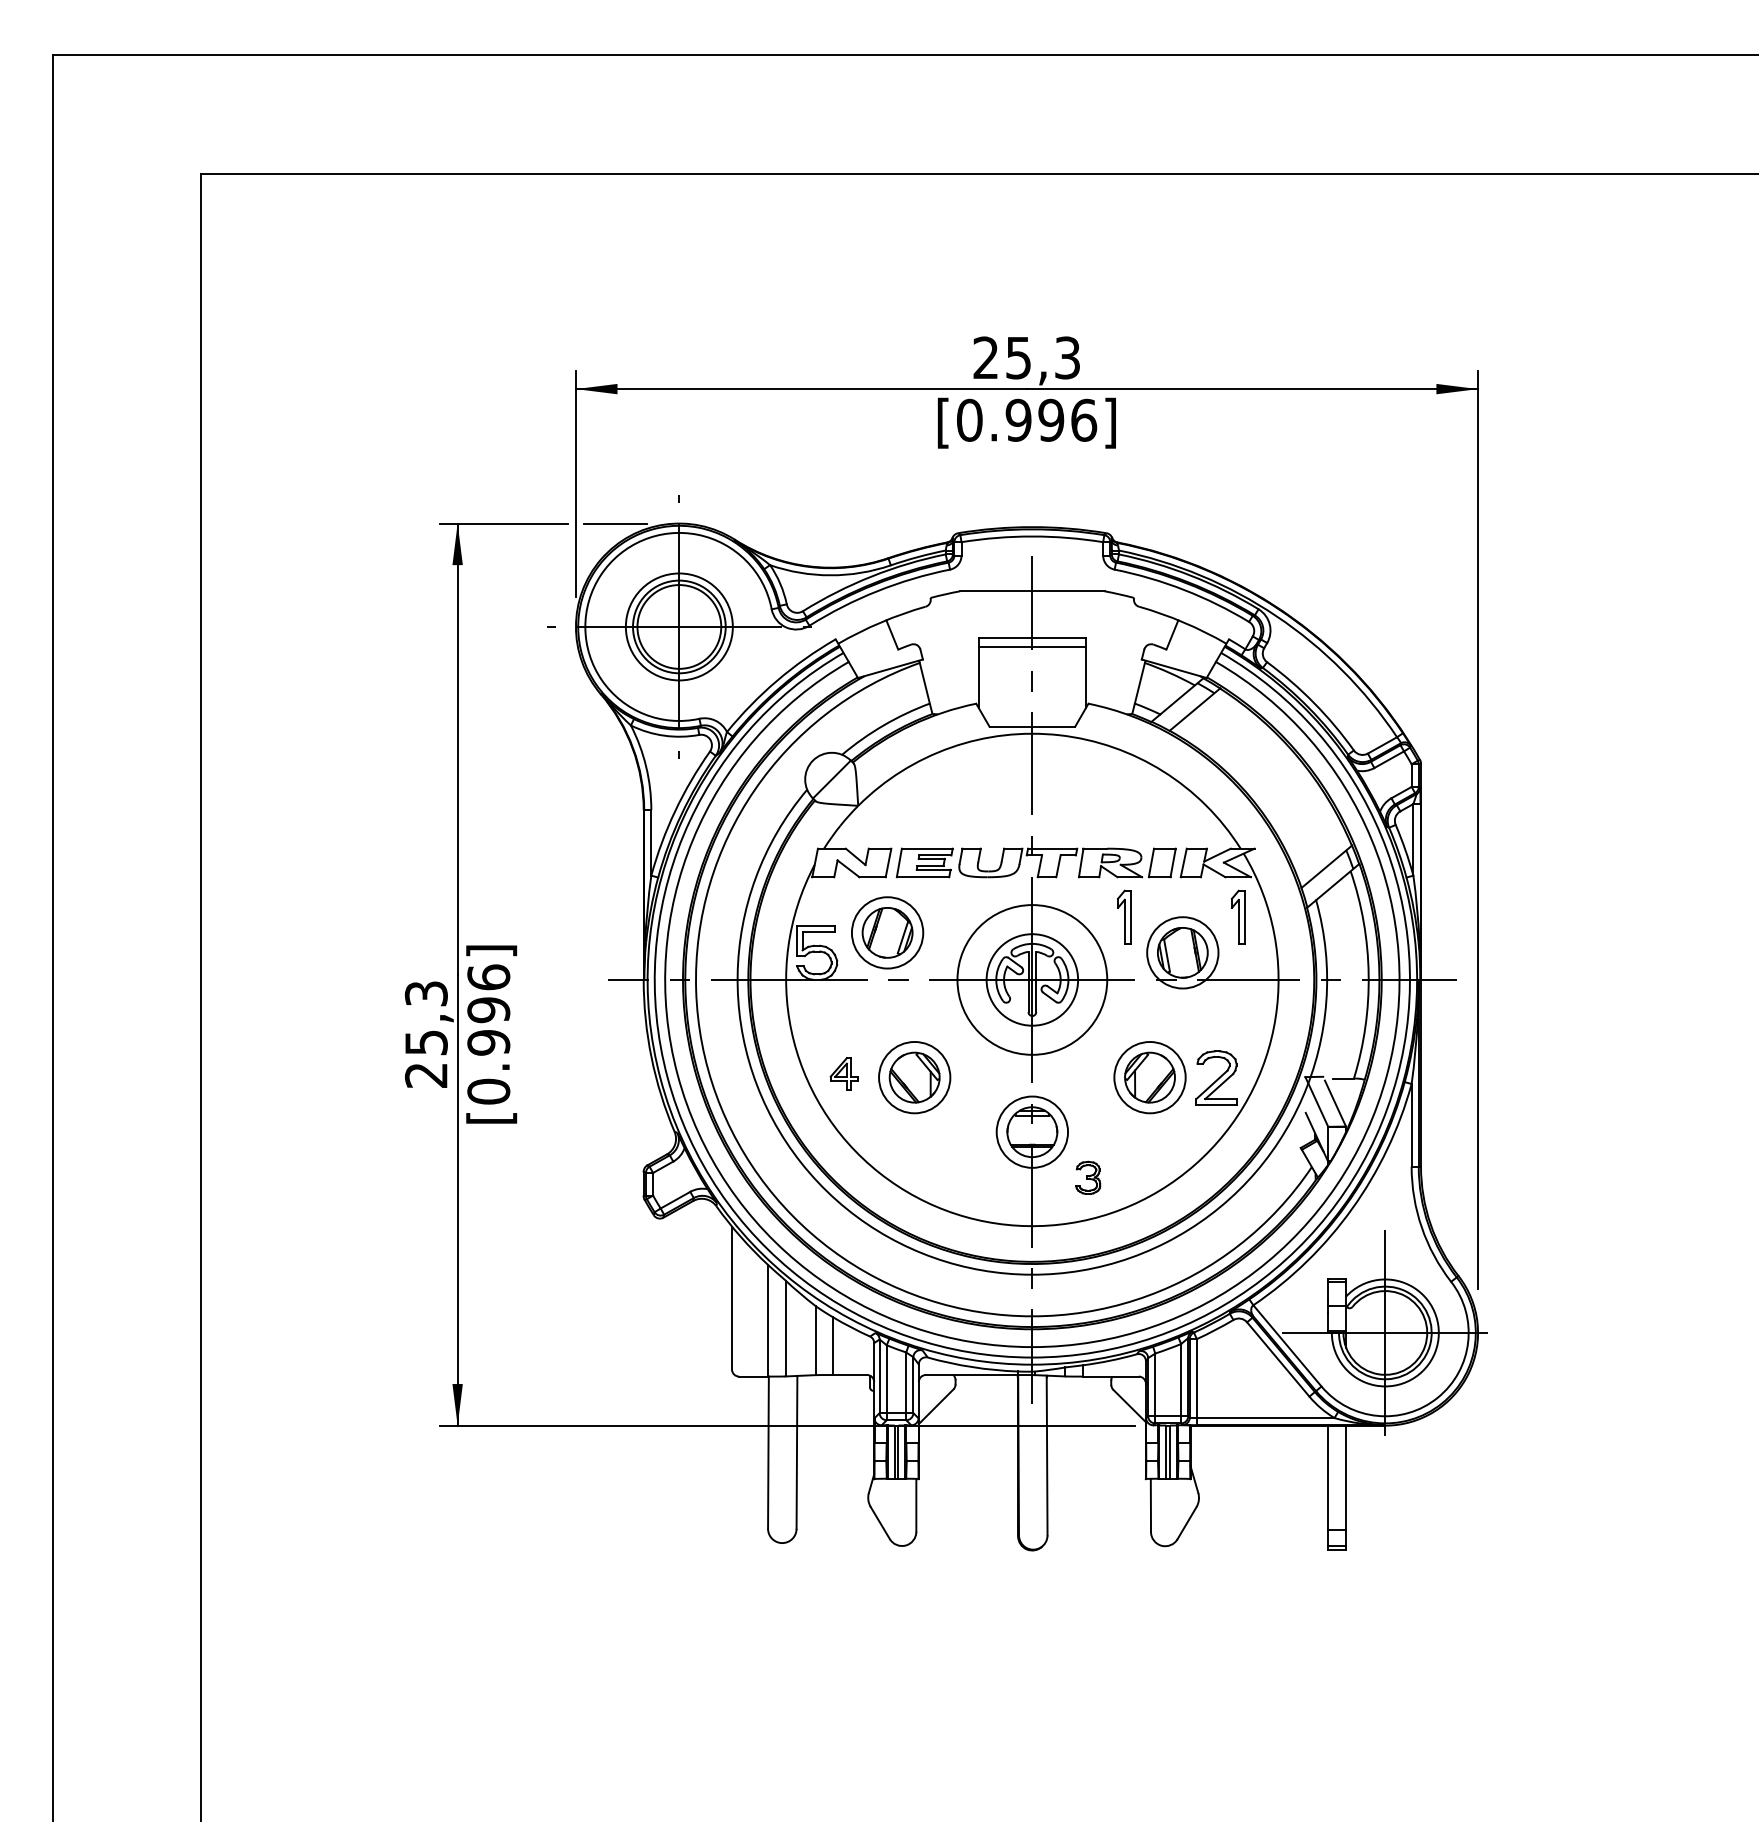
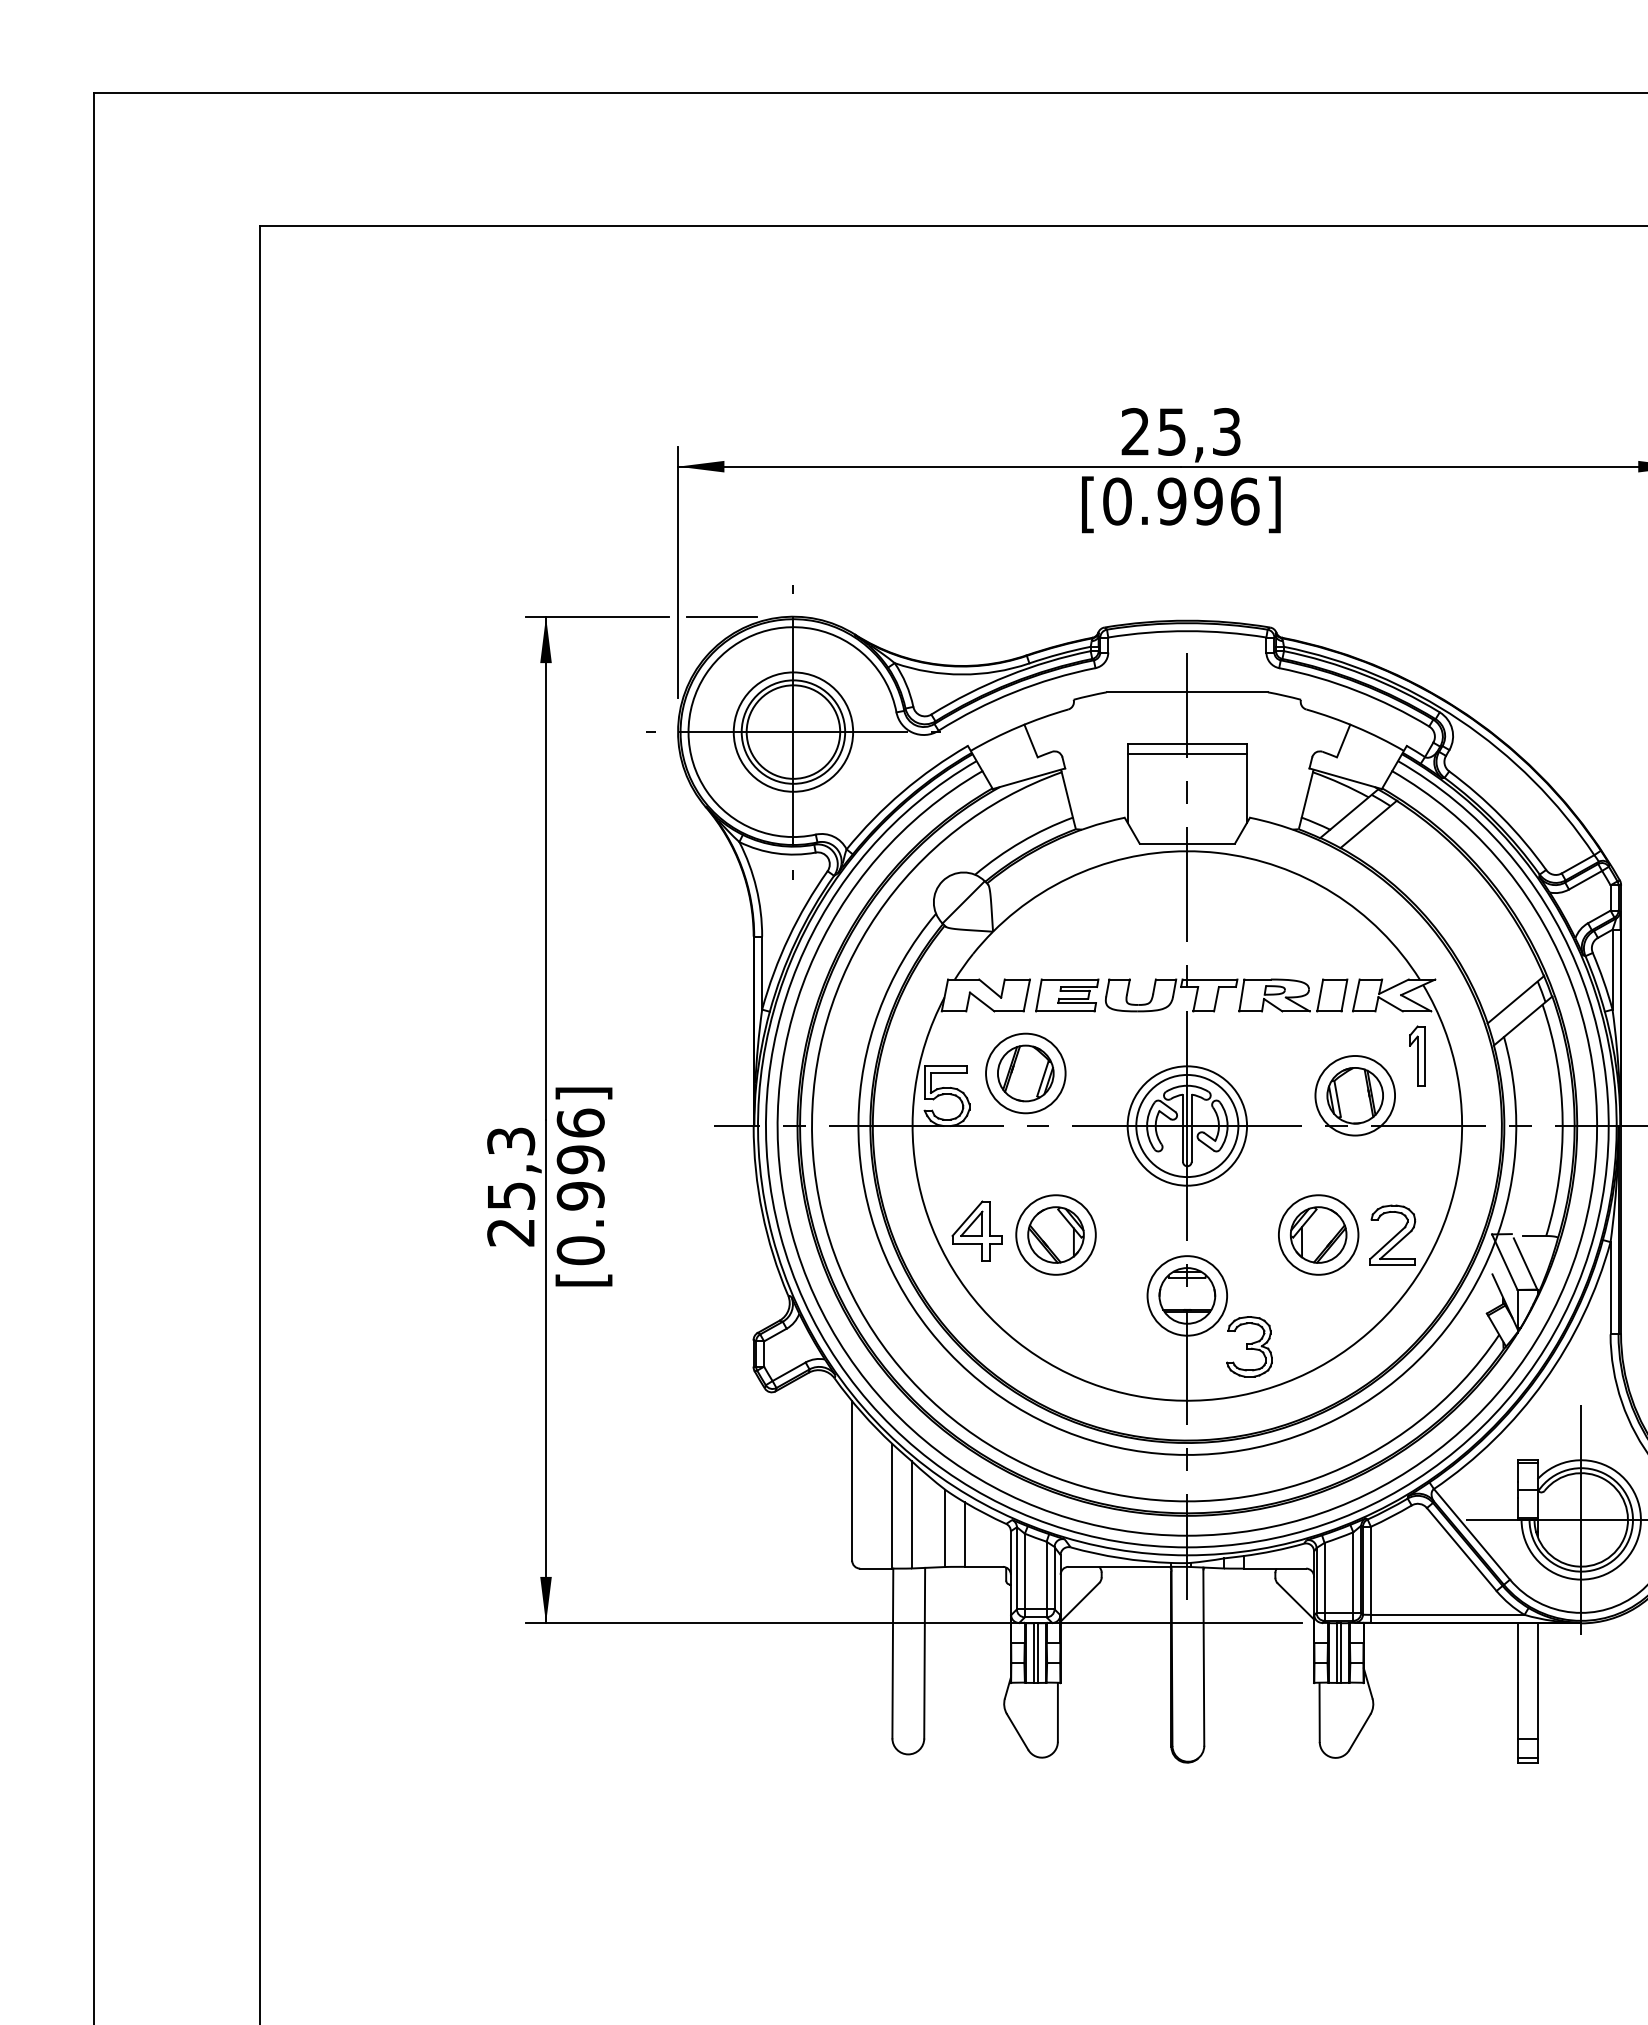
part: (1124, 916) -> (1290, 1055), removed
circle: (1031, 979) -> (1186, 1125), size x0.71
part: (843, 1073) -> (976, 1230), size x1.67
part: (1088, 1177) -> (1249, 1346), size x1.67

